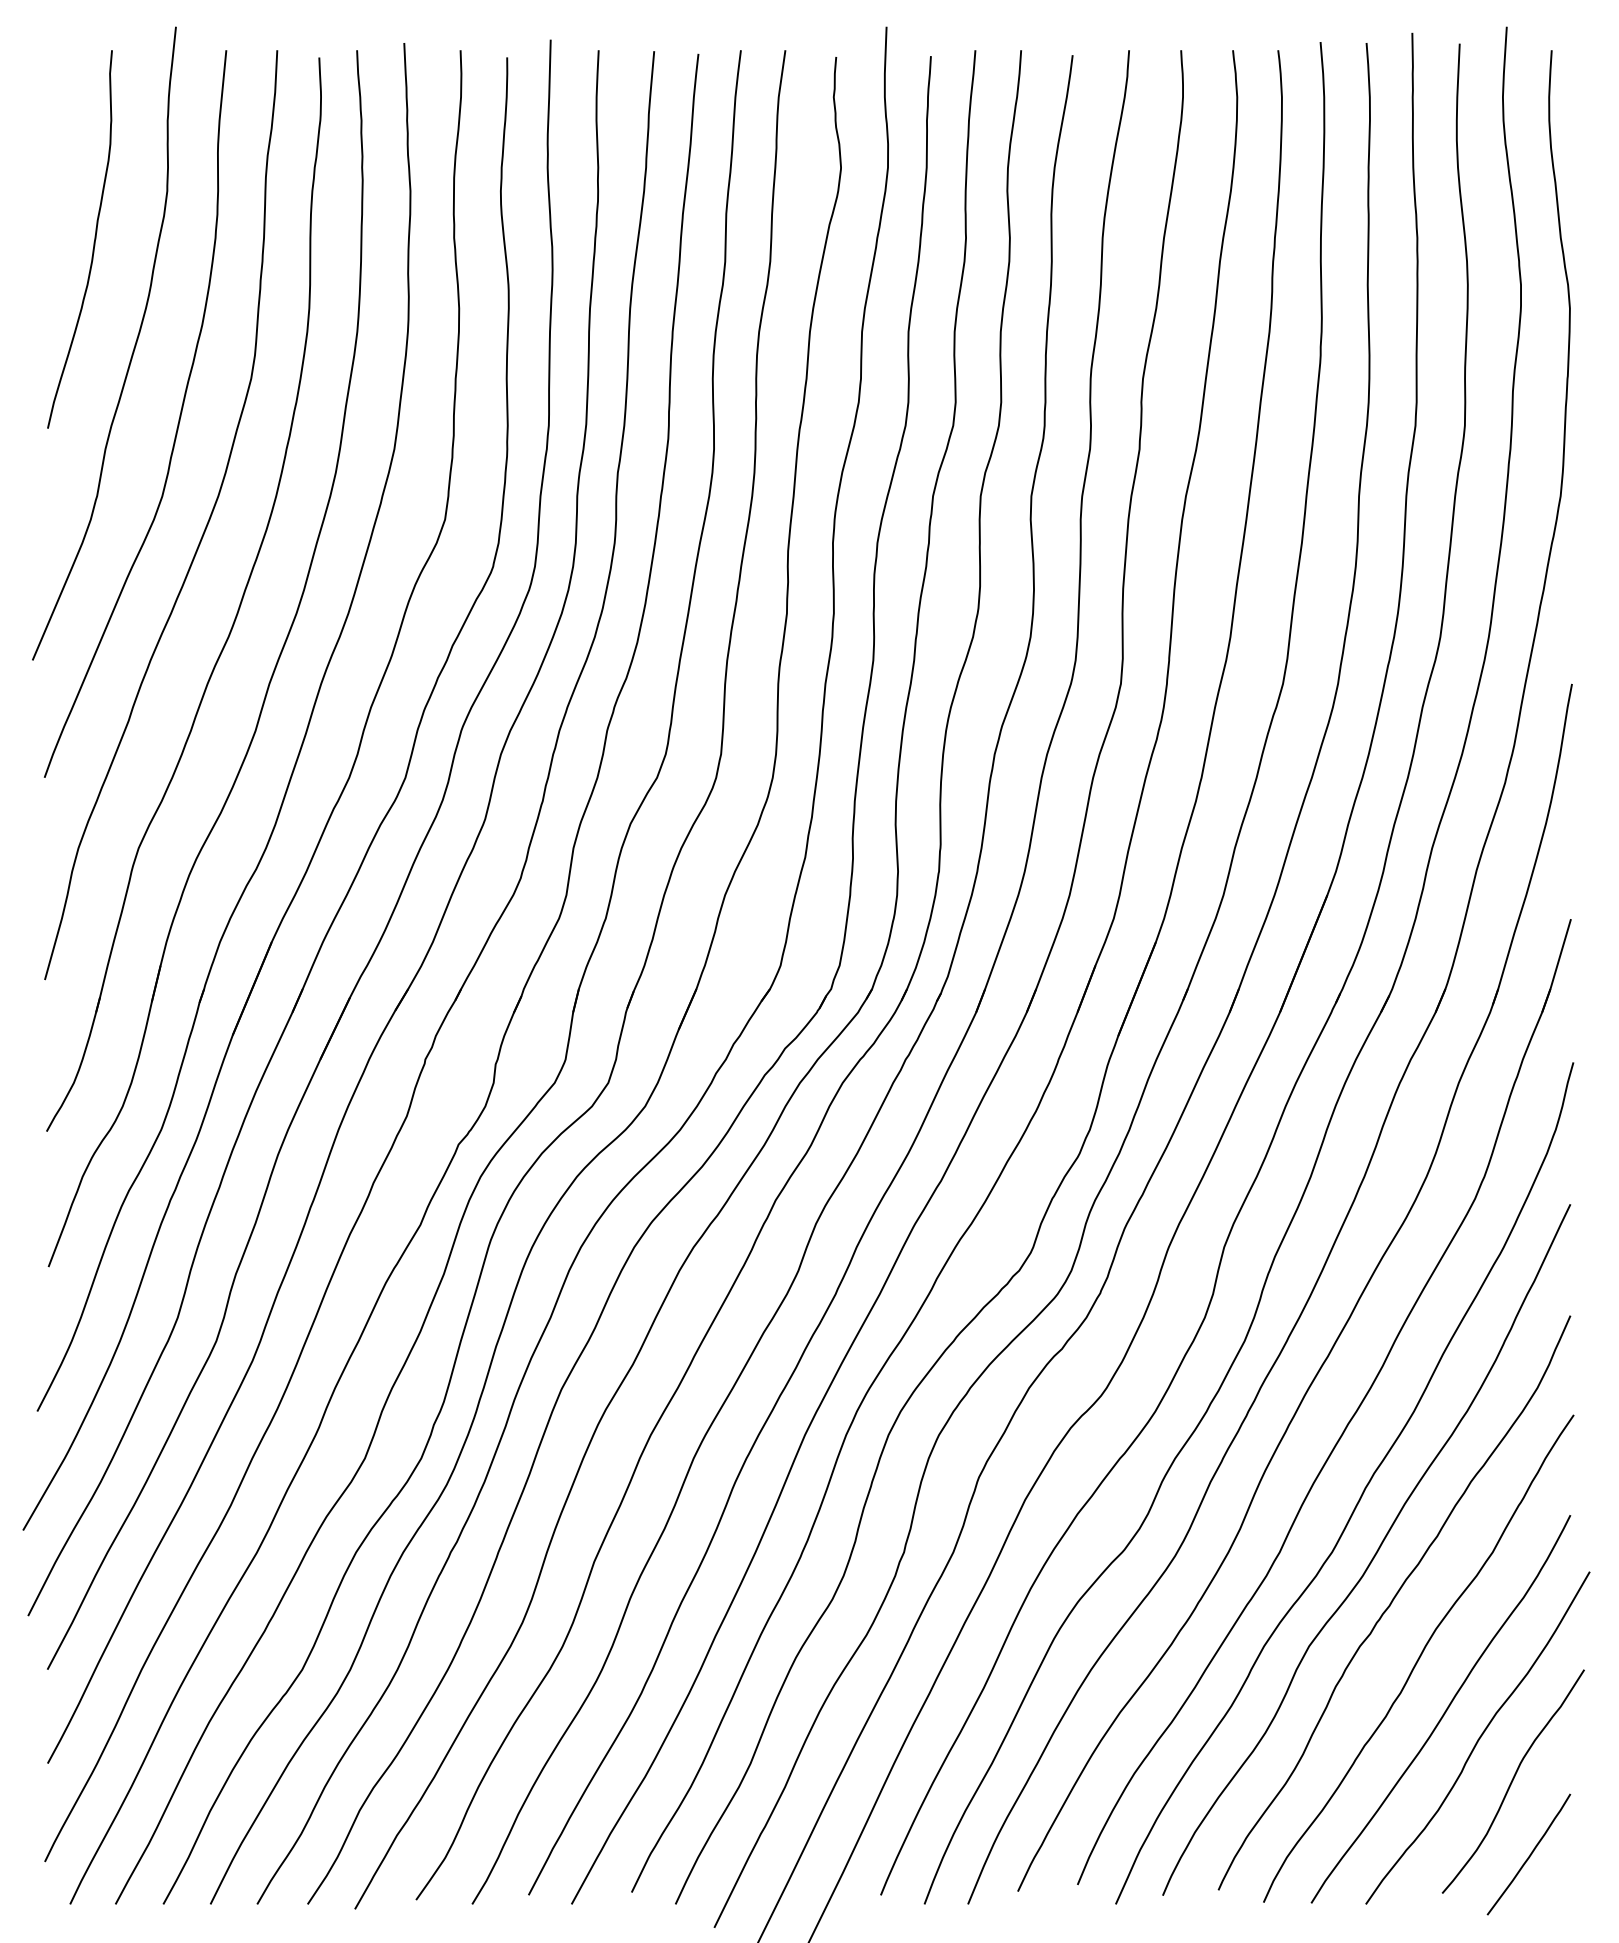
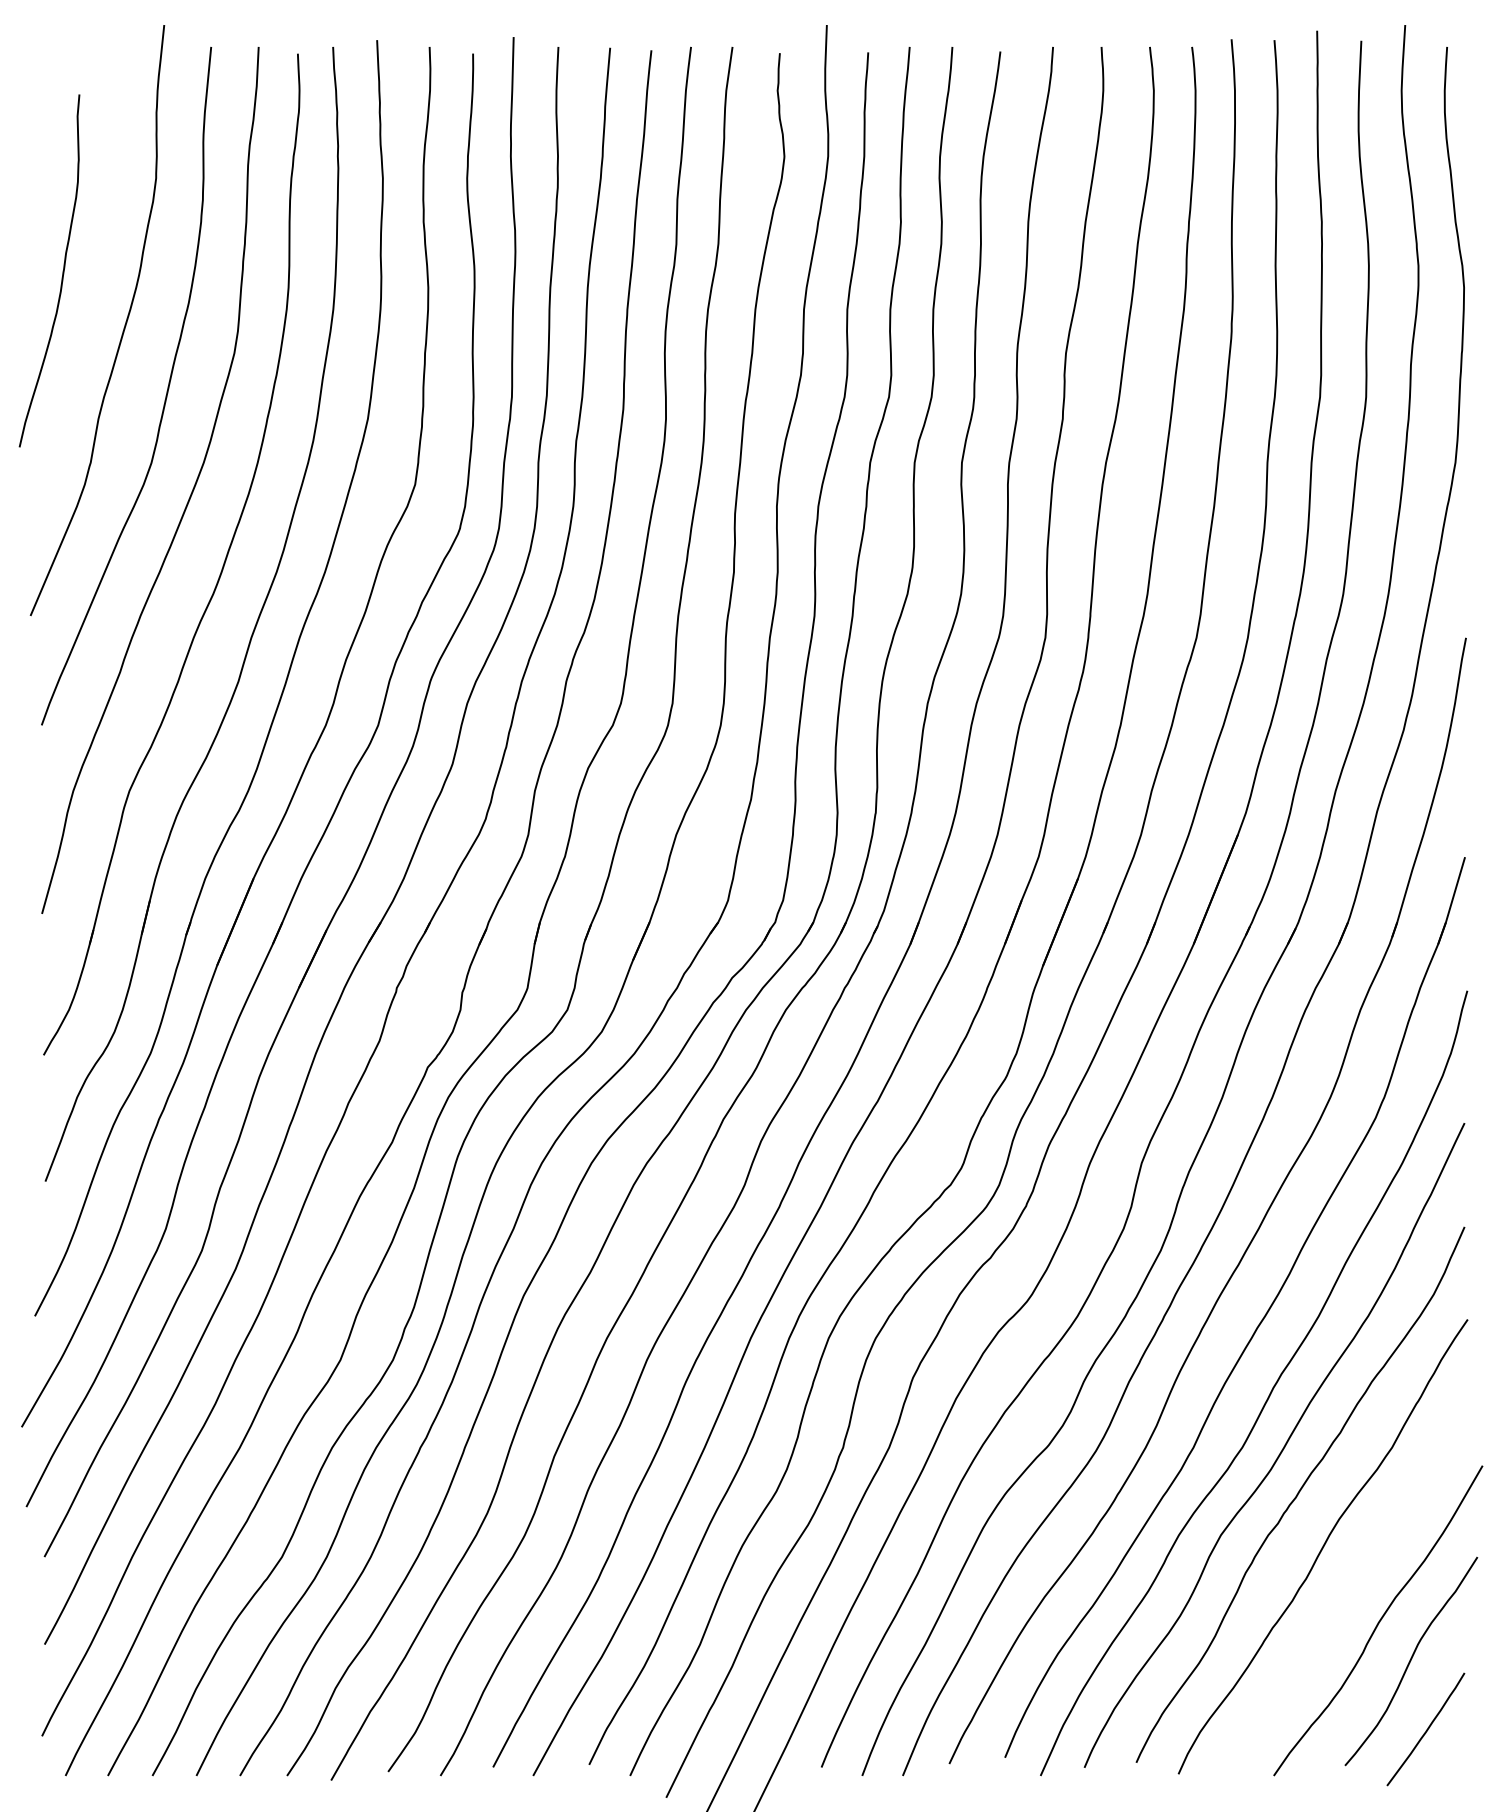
curve: (93, 242) -> (62, 273), moved
curve: (1444, 1711) -> (1347, 1596), removed

